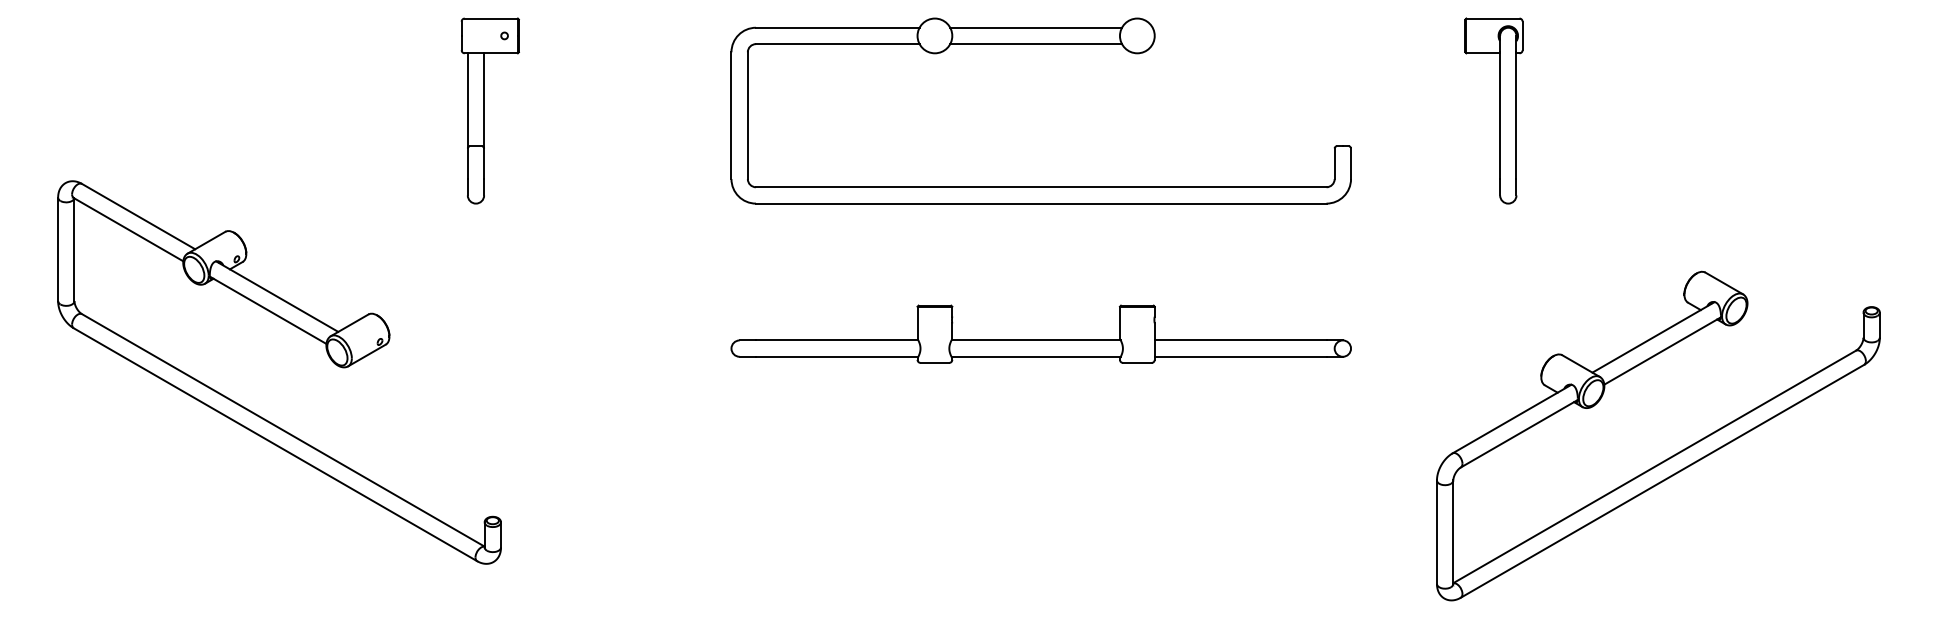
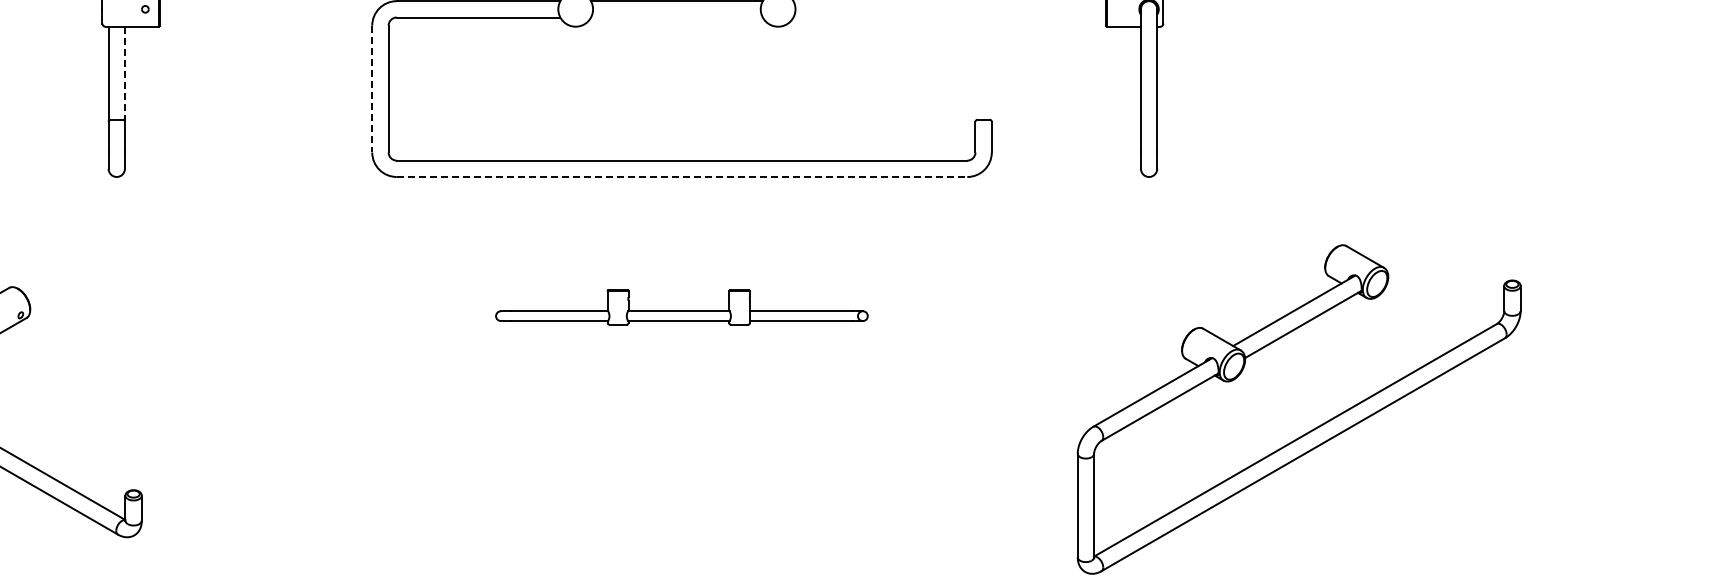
line: (1036, 44) -> (677, 17), removed
line: (484, 100) -> (125, 73), solid -> dashed
line: (731, 116) -> (372, 89), solid -> dashed
line: (1041, 203) -> (682, 176), solid -> dashed
part: (1040, 333) -> (681, 306), size x0.6

